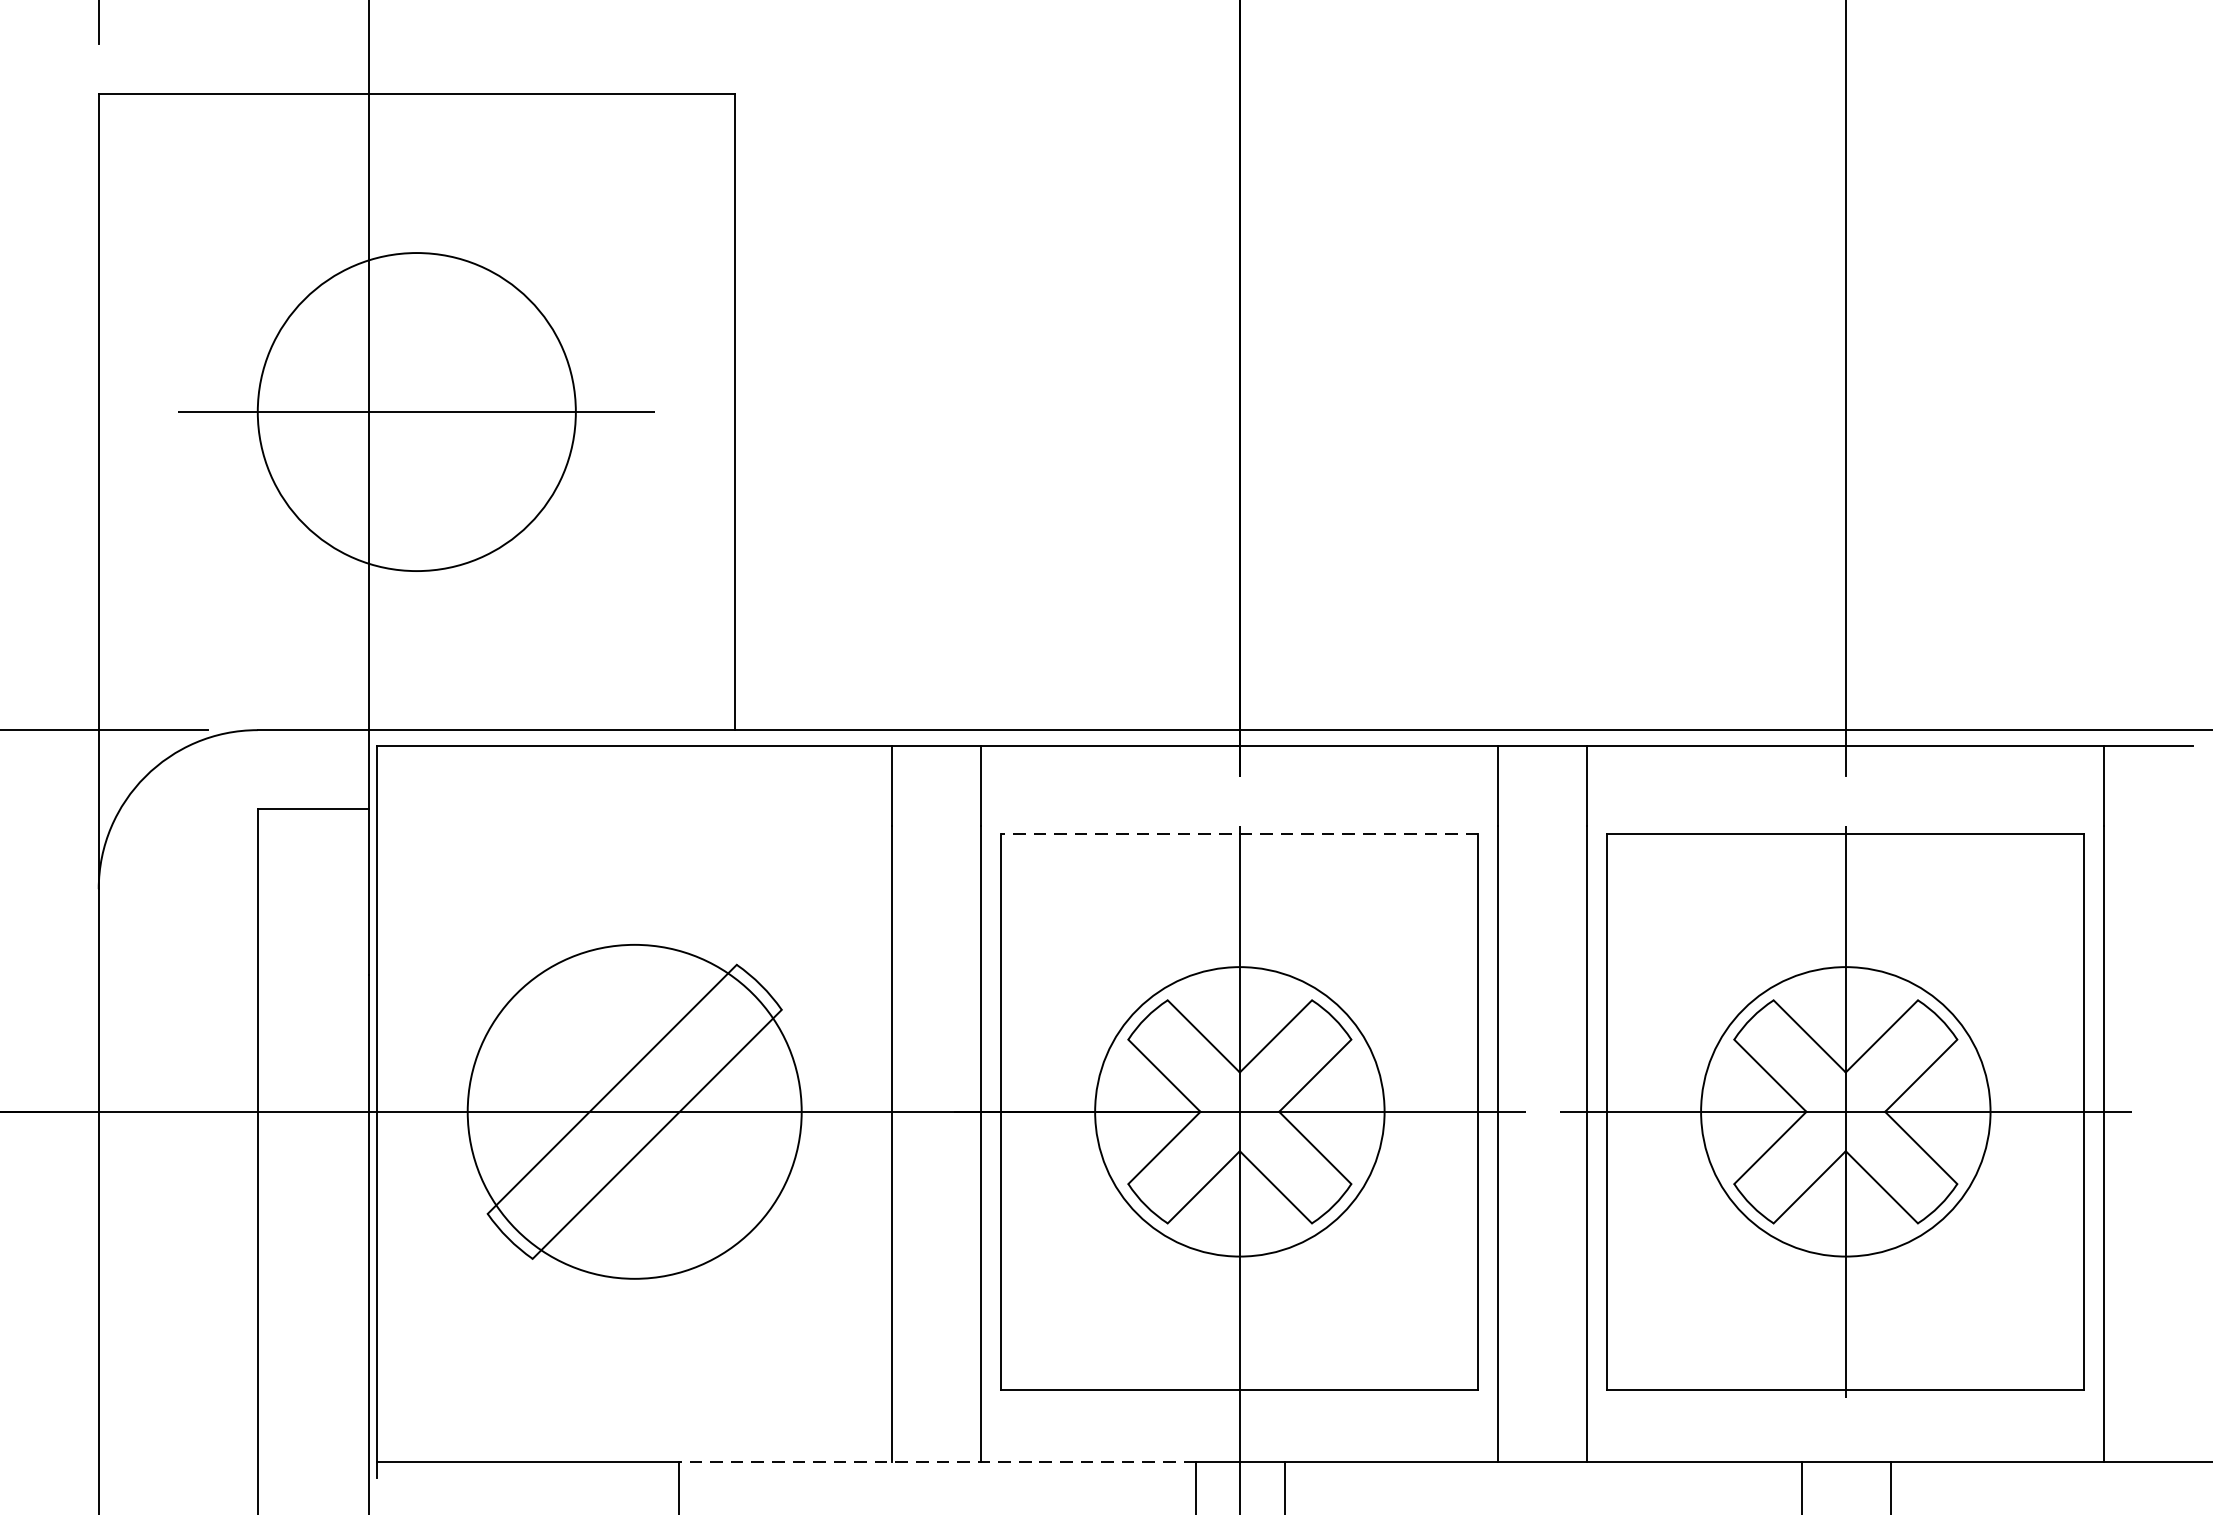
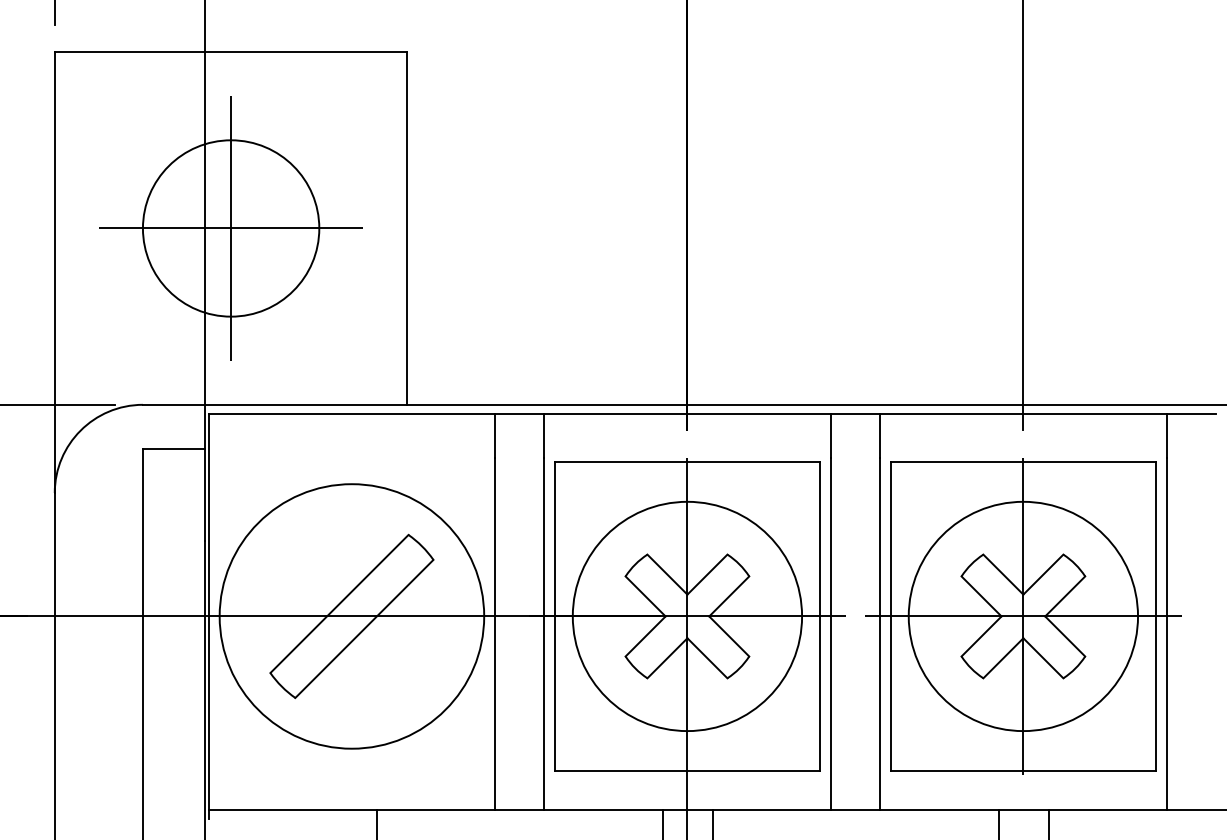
line: (417, 412) -> (231, 228), added
line: (1238, 834) -> (686, 462), dashed -> solid
circle: (633, 1111) -> (351, 616), size x1.43
circle: (1239, 1111) -> (687, 616), size x1.43
circle: (1846, 1111) -> (1023, 616), size x1.43
line: (936, 1461) -> (519, 810), dashed -> solid

